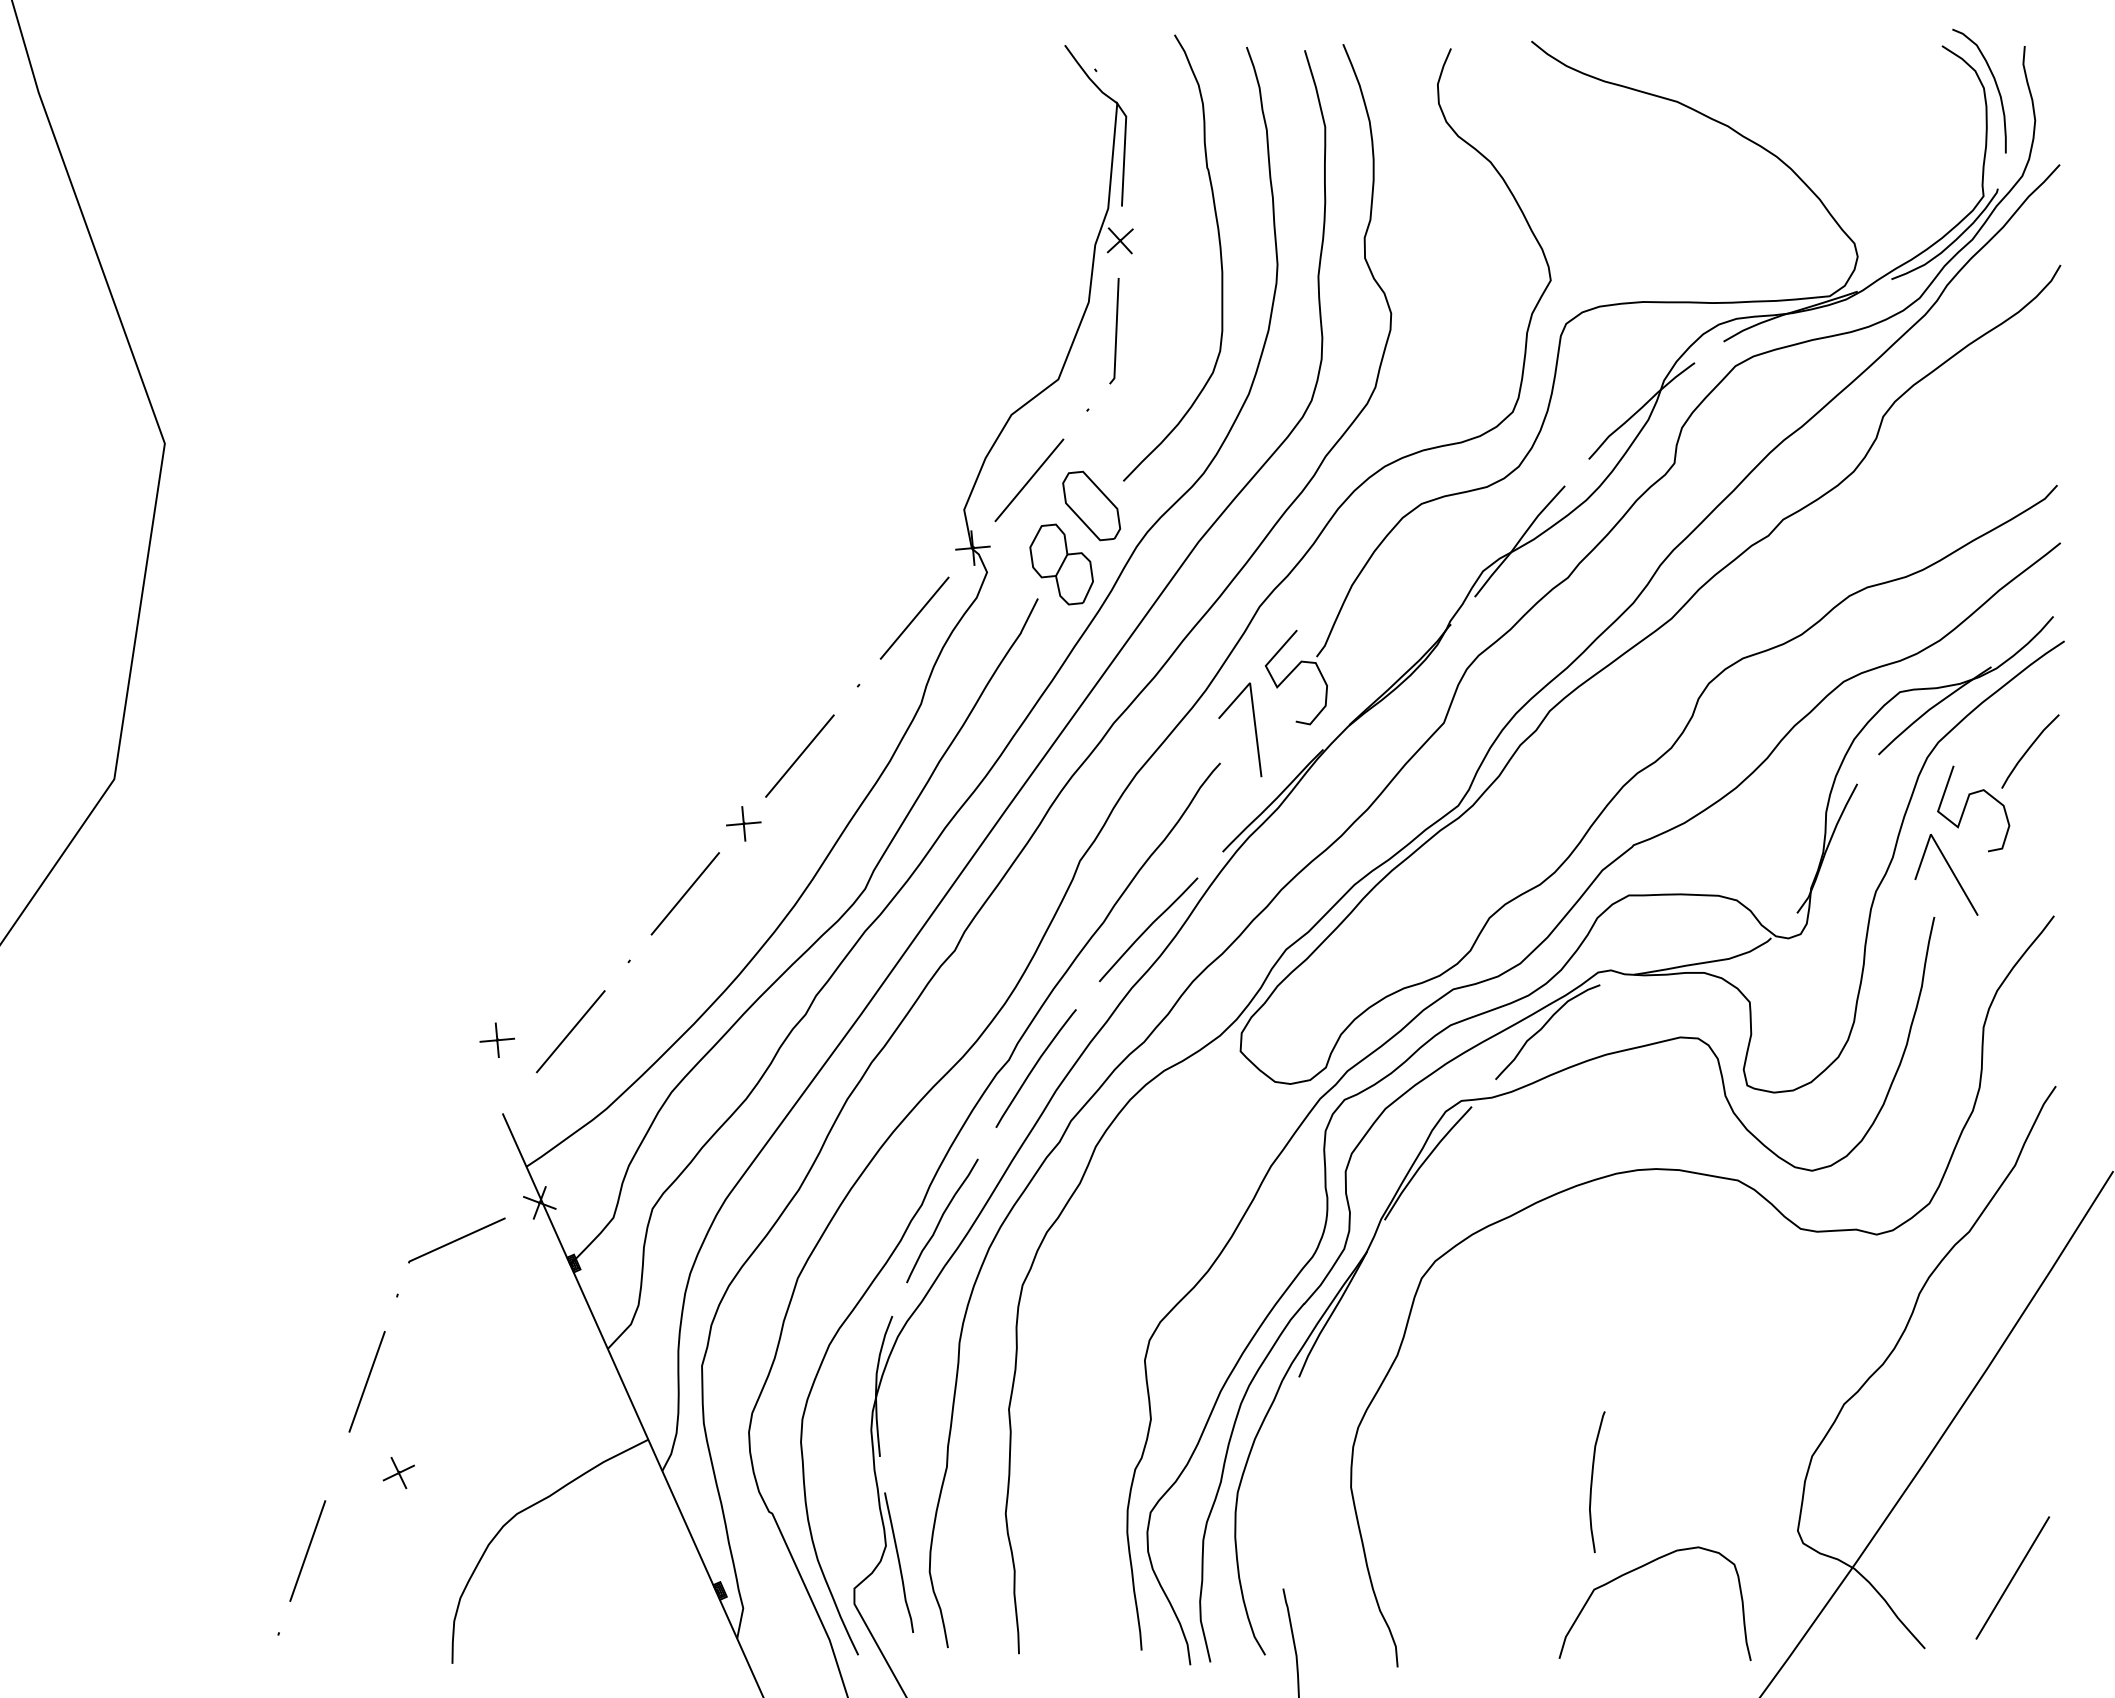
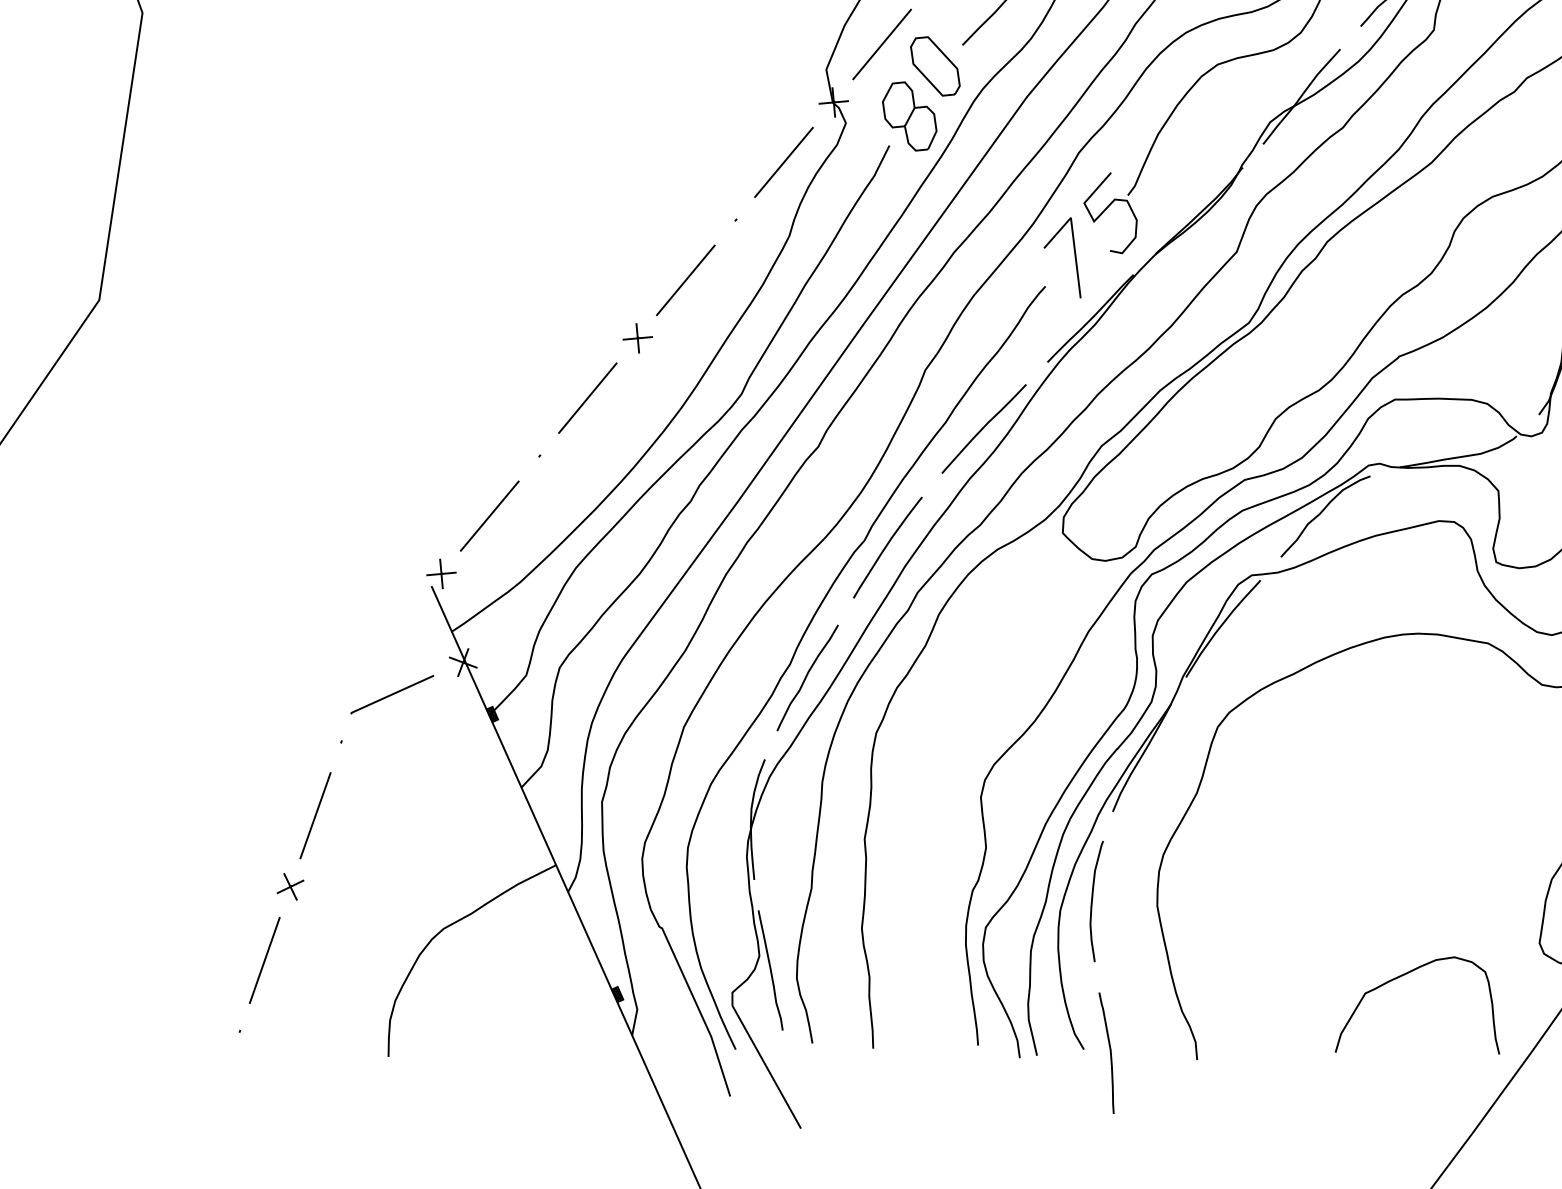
part: (496, 1039) -> (440, 573), moved
part: (398, 1473) -> (290, 887), moved
curve: (1592, 1481) -> (1092, 900), moved

